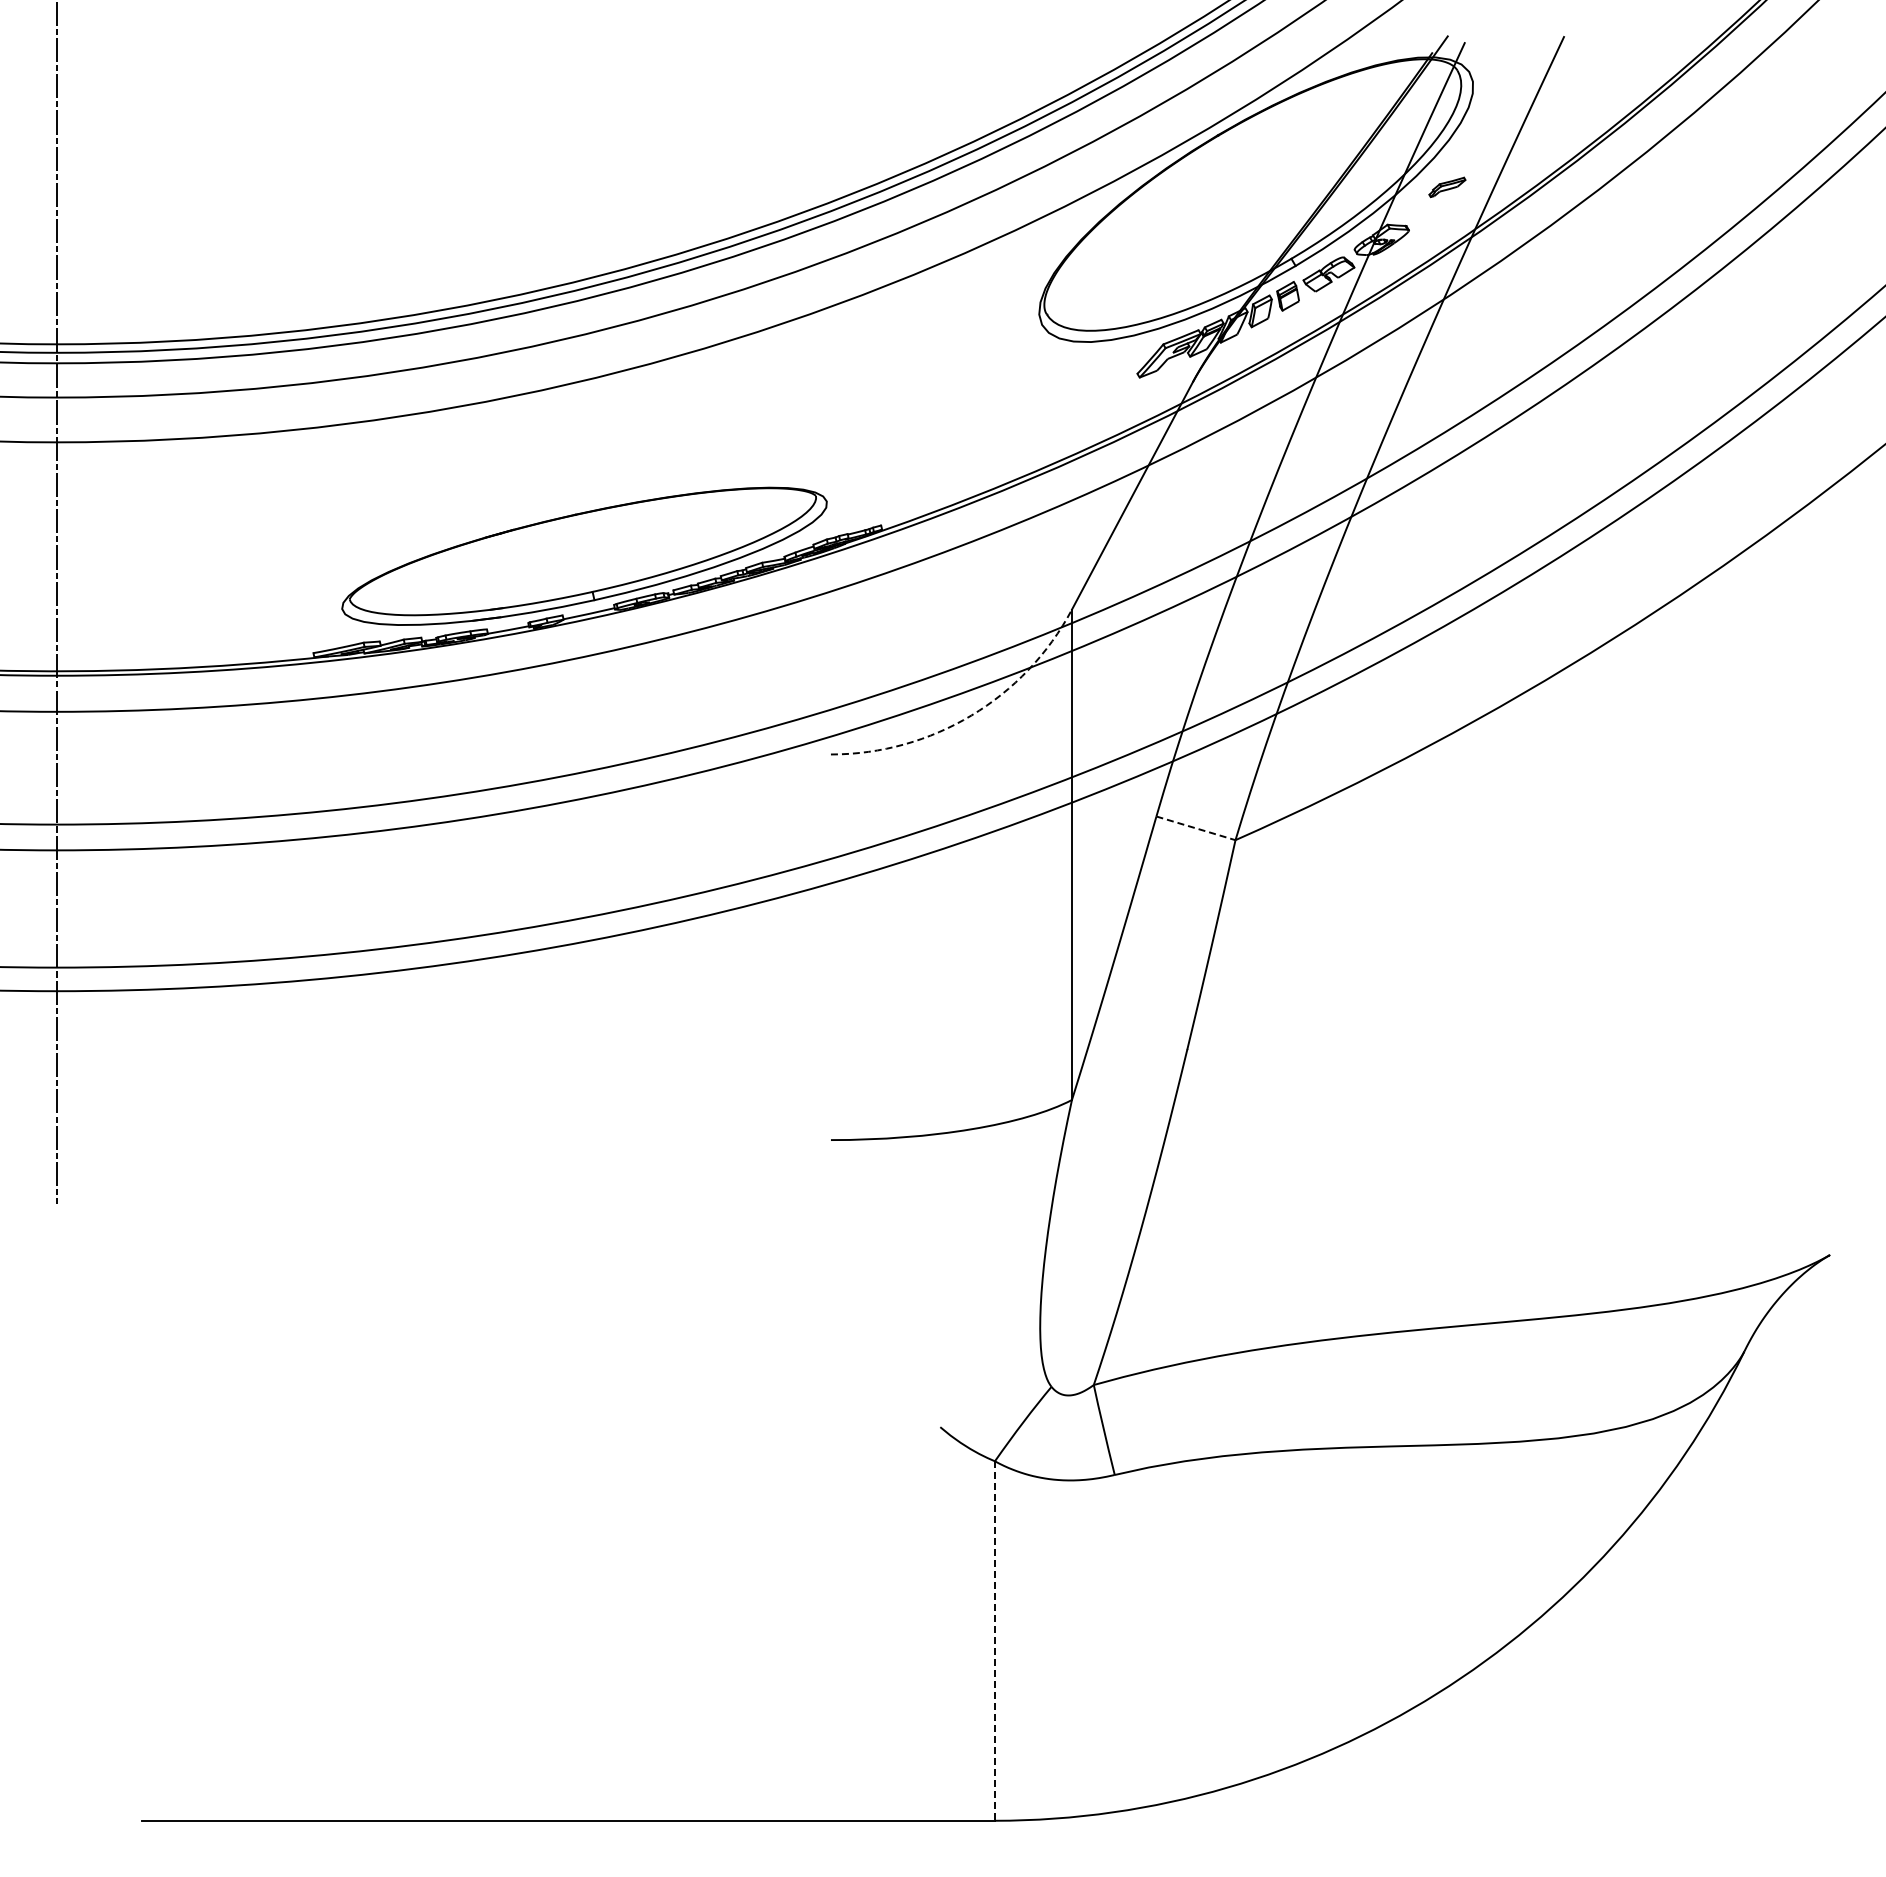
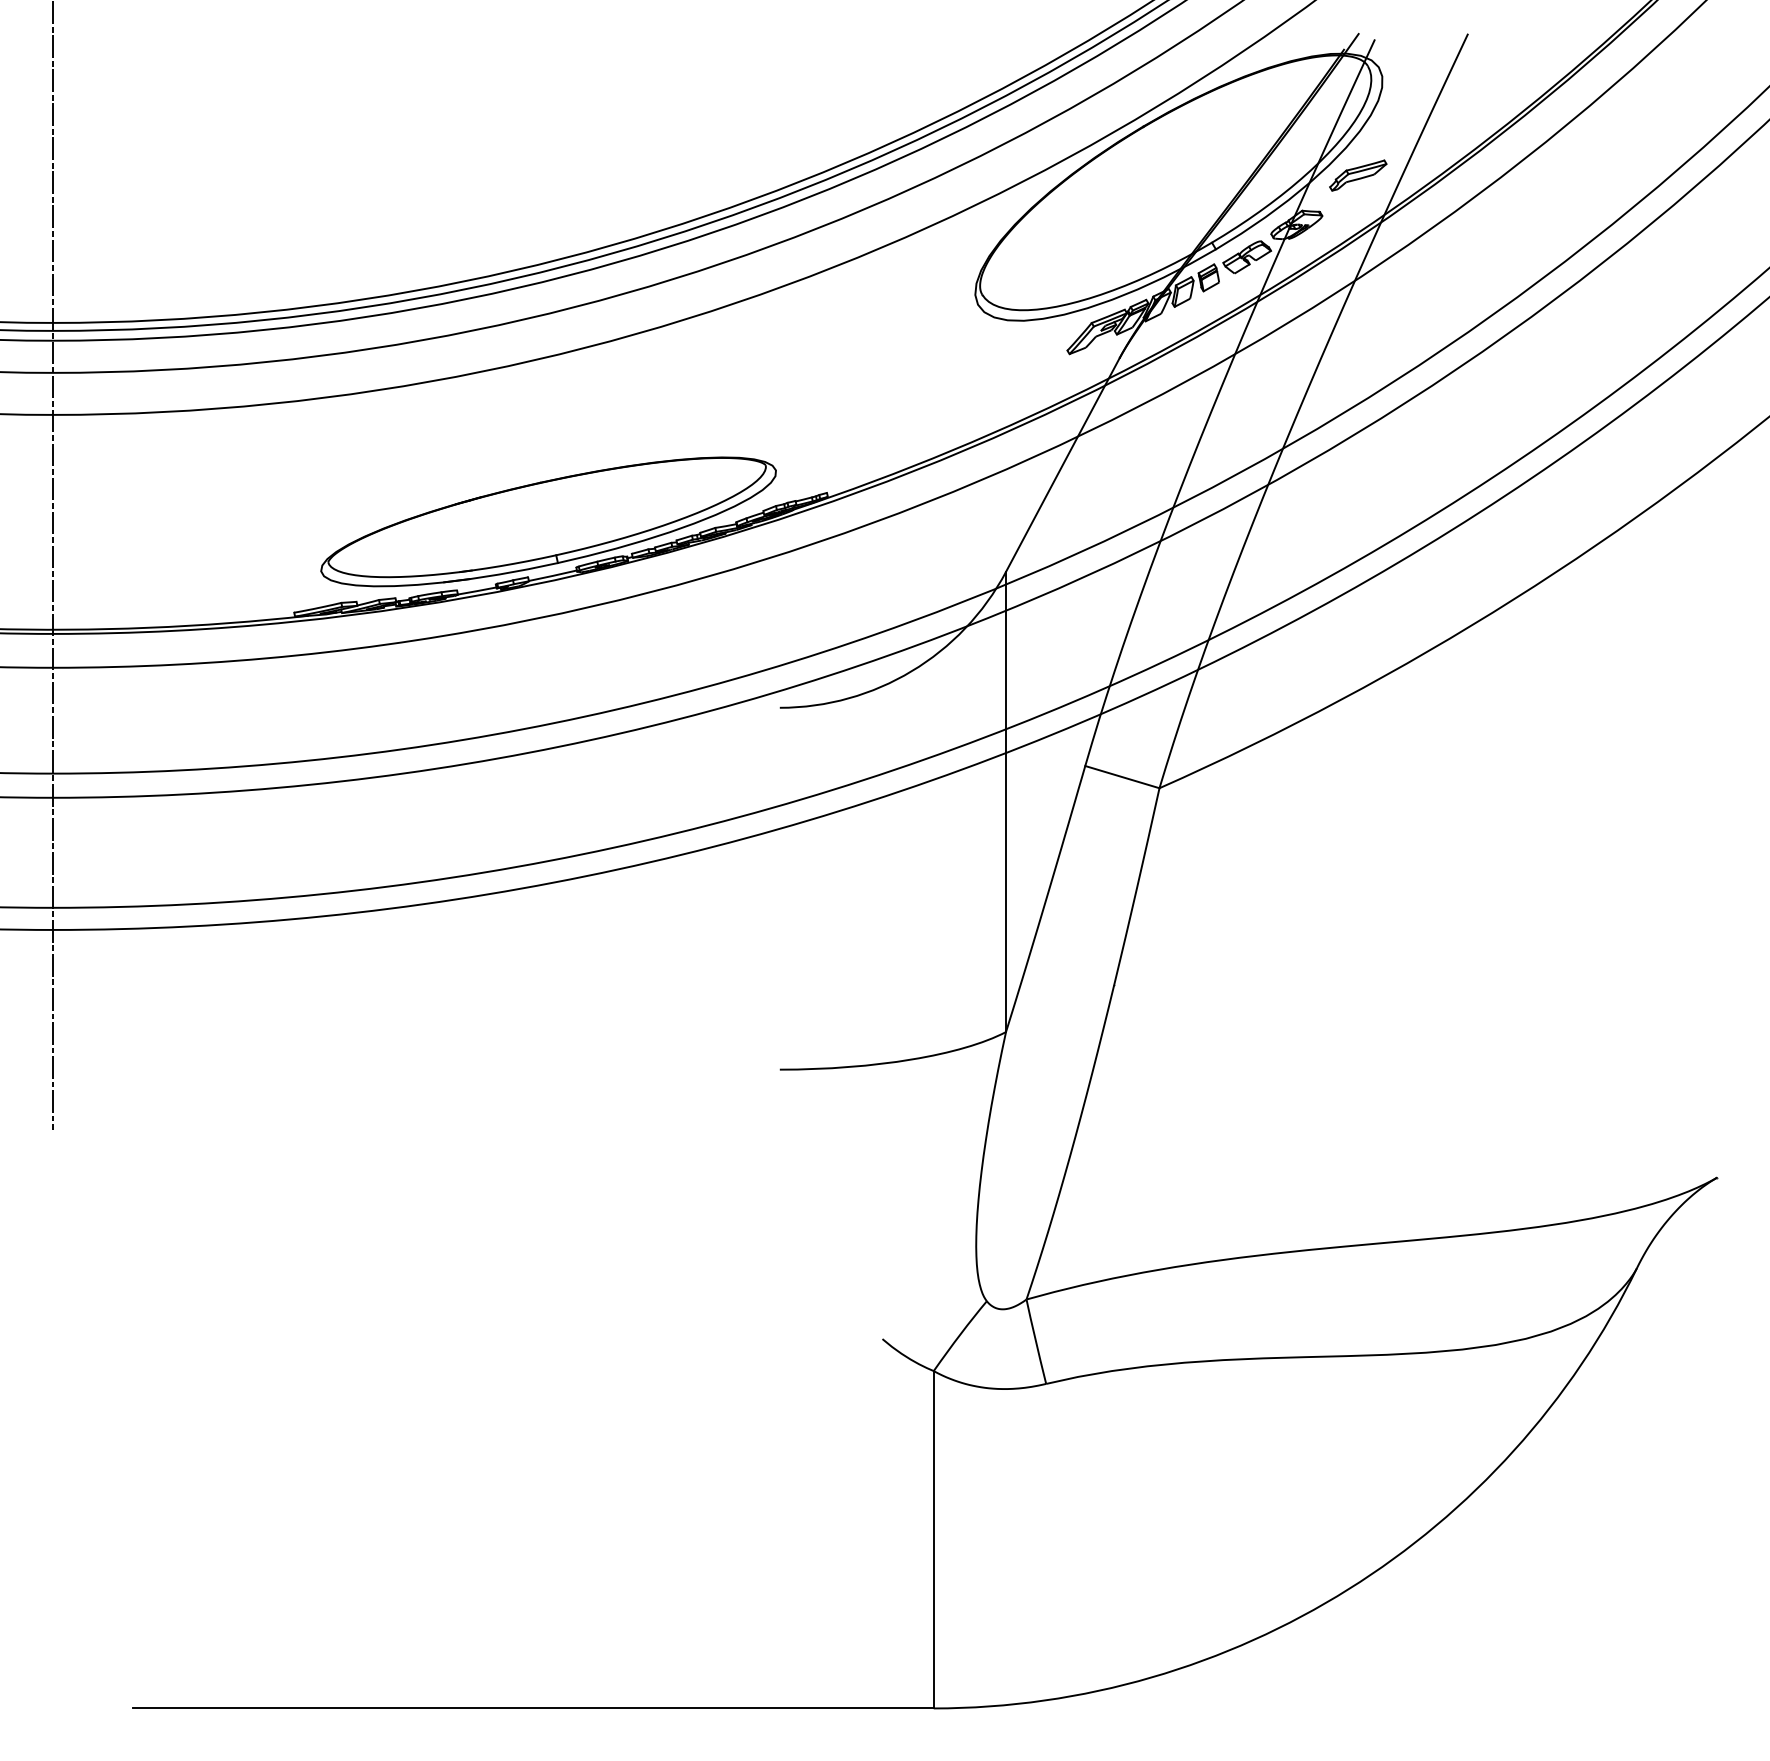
part: (1447, 187) -> (1358, 175), size x1.67
arc: (971, 715) -> (911, 671), dashed -> solid
line: (1196, 828) -> (1122, 777), dashed -> solid
line: (994, 1641) -> (933, 1540), dashed -> solid

